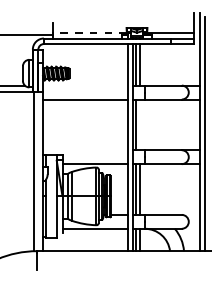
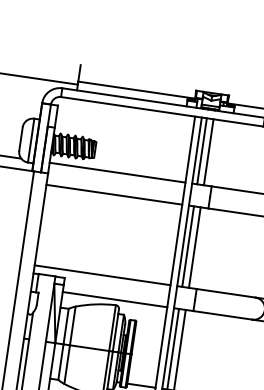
line: (90, 32) -> (137, 89), dashed -> solid
line: (85, 85) -> (117, 172), added
line: (139, 124) -> (194, 246), added
line: (85, 150) -> (102, 275), added

